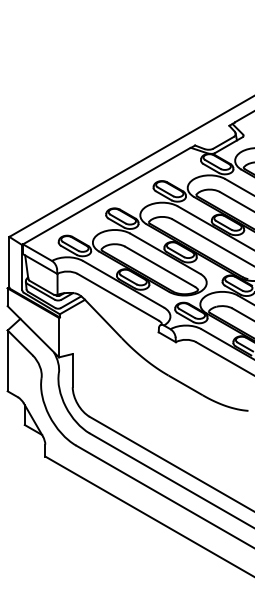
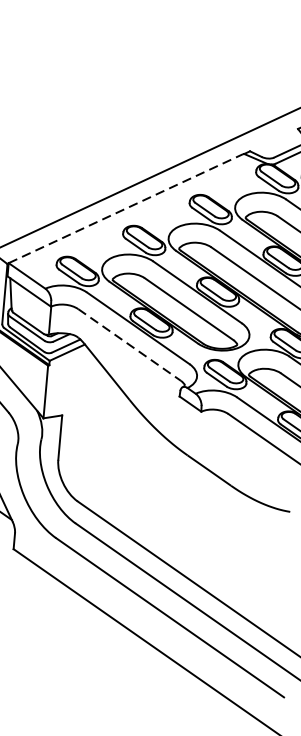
line: (107, 195) -> (127, 207), solid -> dashed
line: (118, 297) -> (129, 345), solid -> dashed

